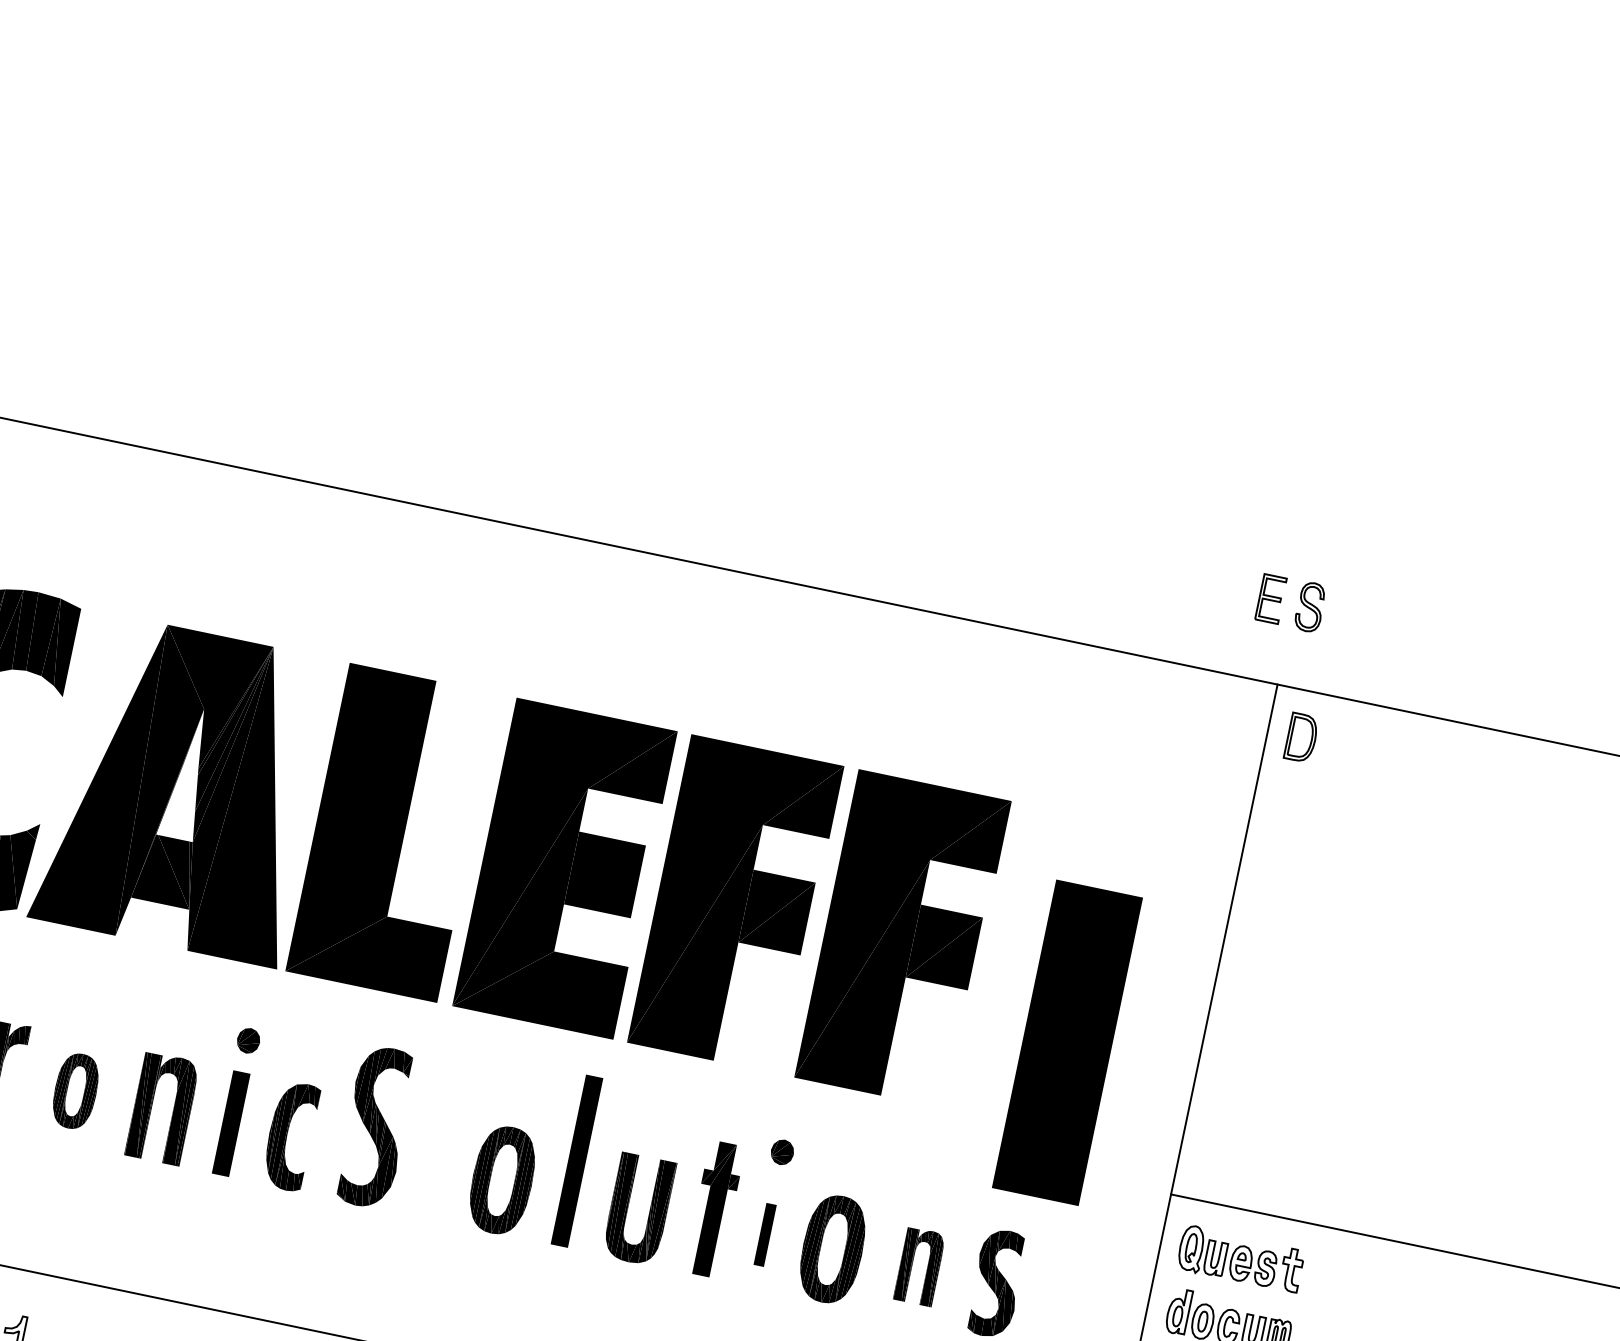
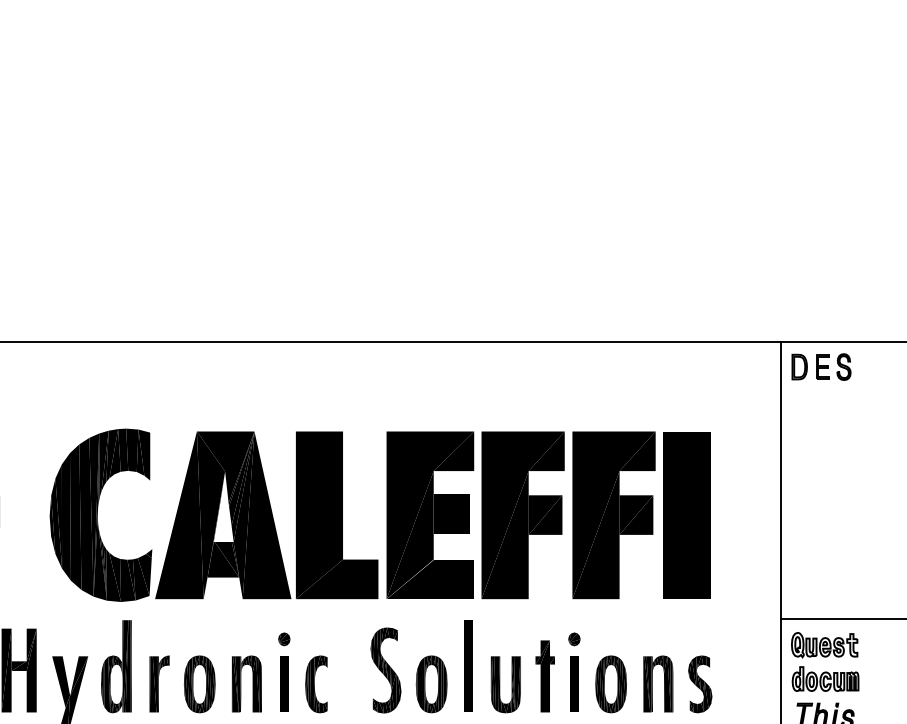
part: (1291, 602) -> (833, 366), moved
part: (1066, 1042) -> (686, 515), moved
part: (75, 1091) -> (199, 684), size x1.43
part: (374, 1127) -> (385, 670), moved
part: (765, 1233) -> (574, 683), size x1.67
part: (920, 1265) -> (658, 683), size x1.43

